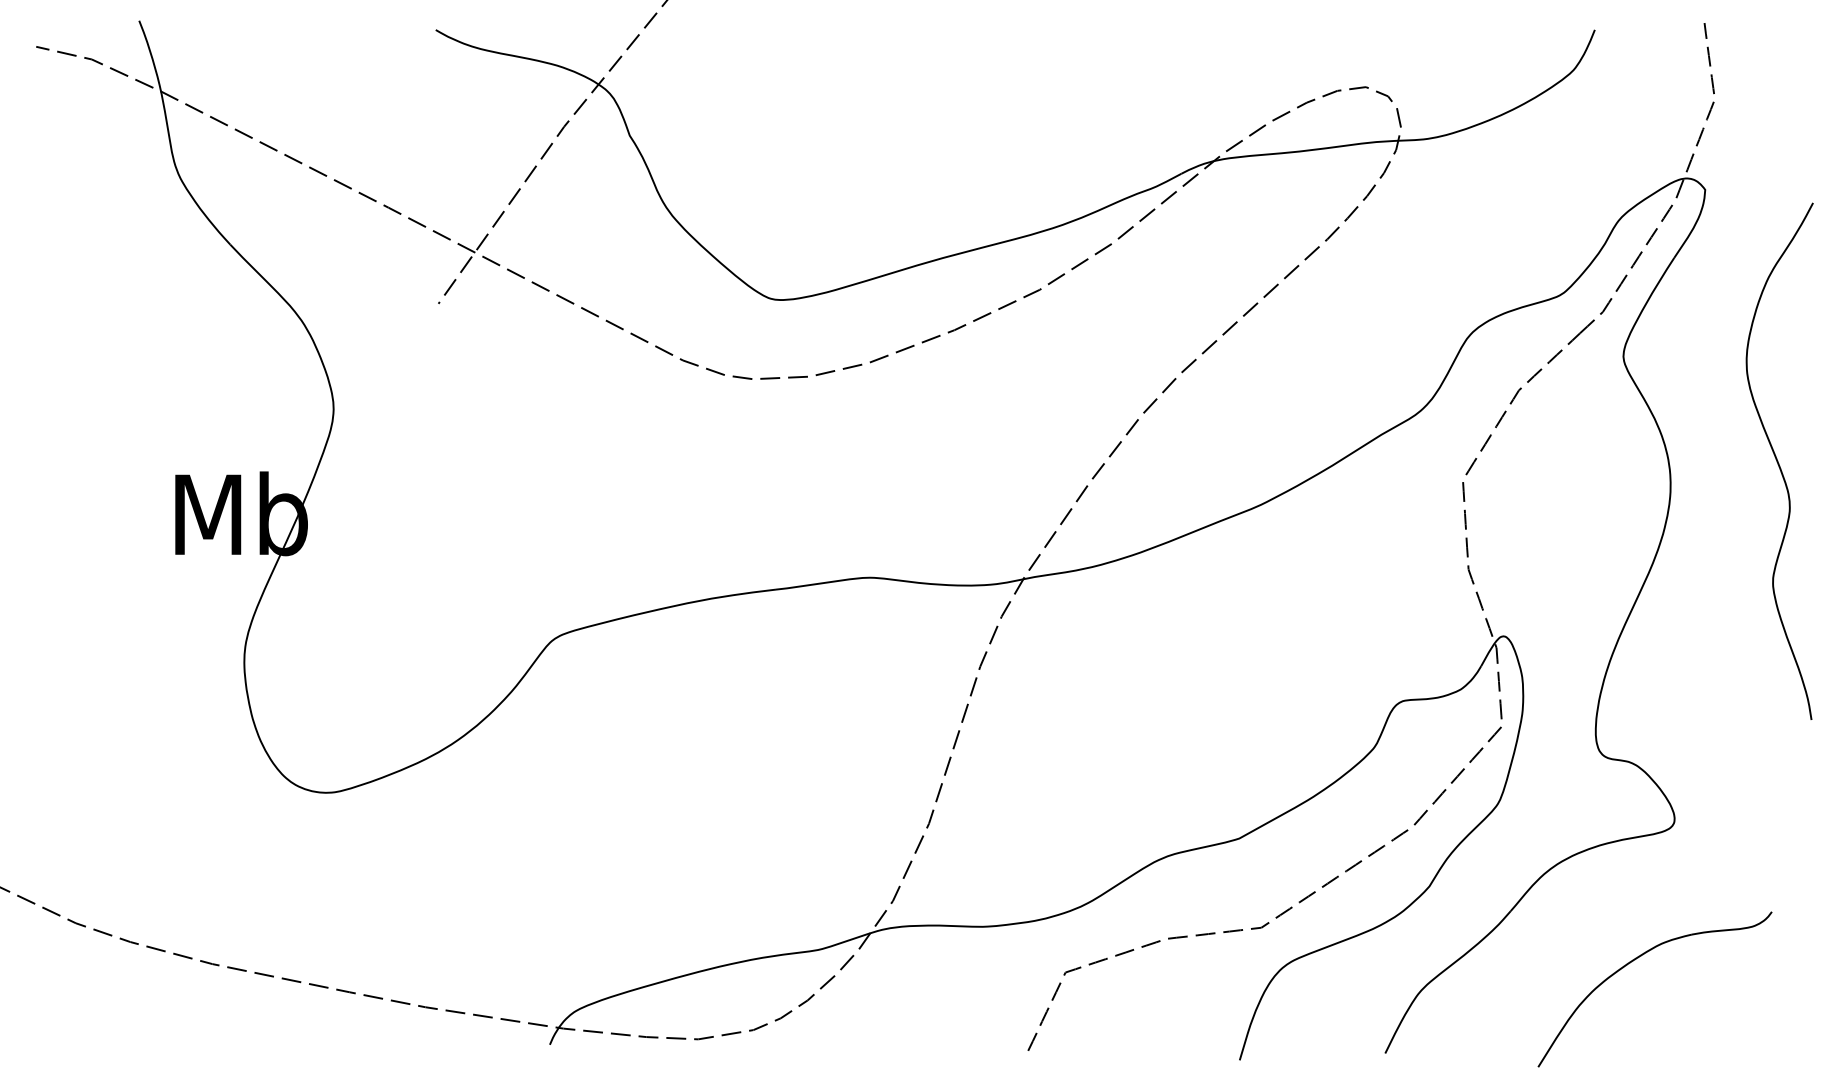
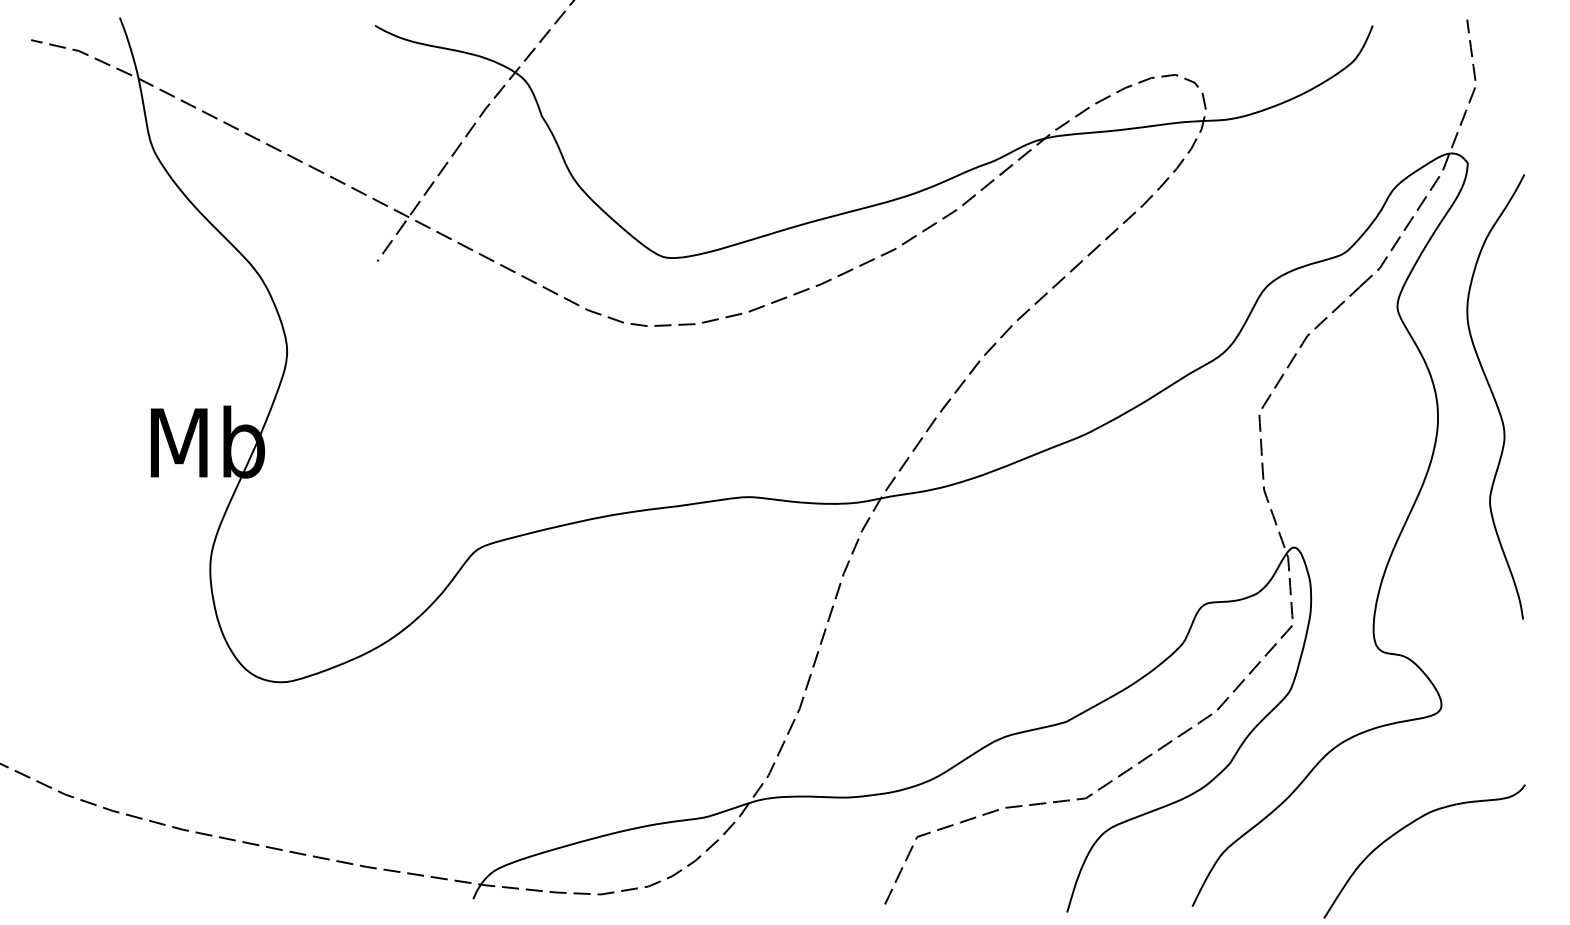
curve: (1778, 461) -> (1494, 397), moved

